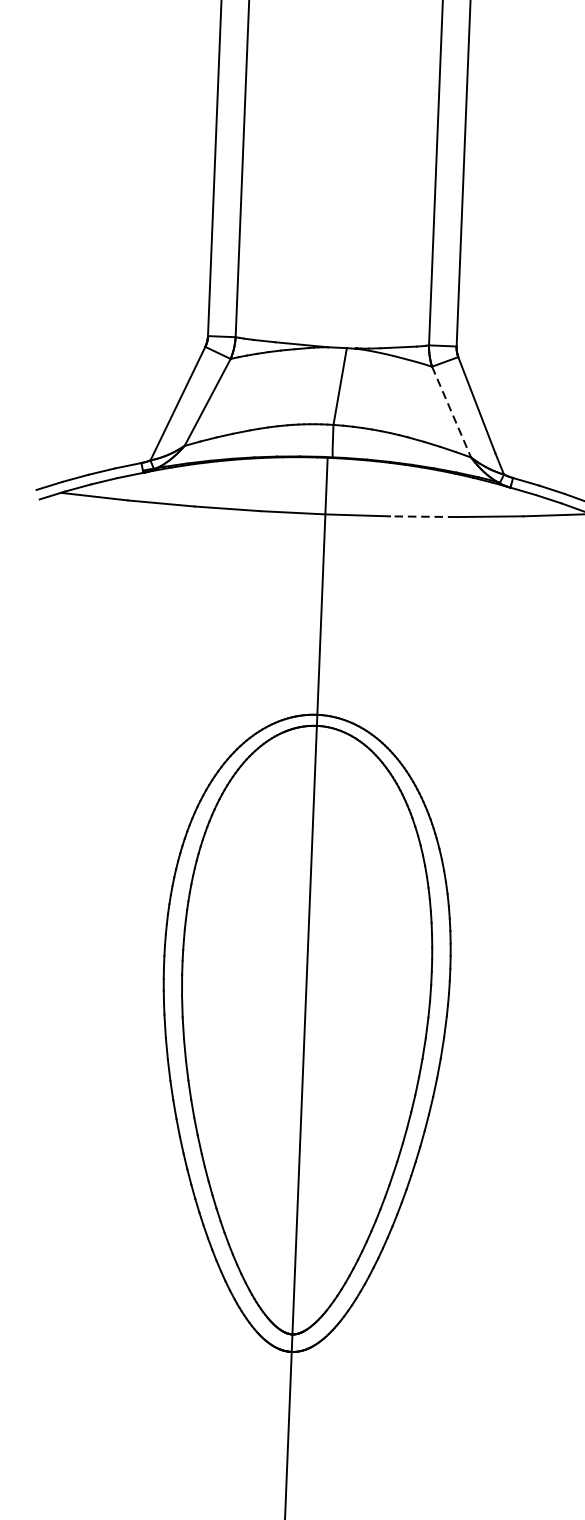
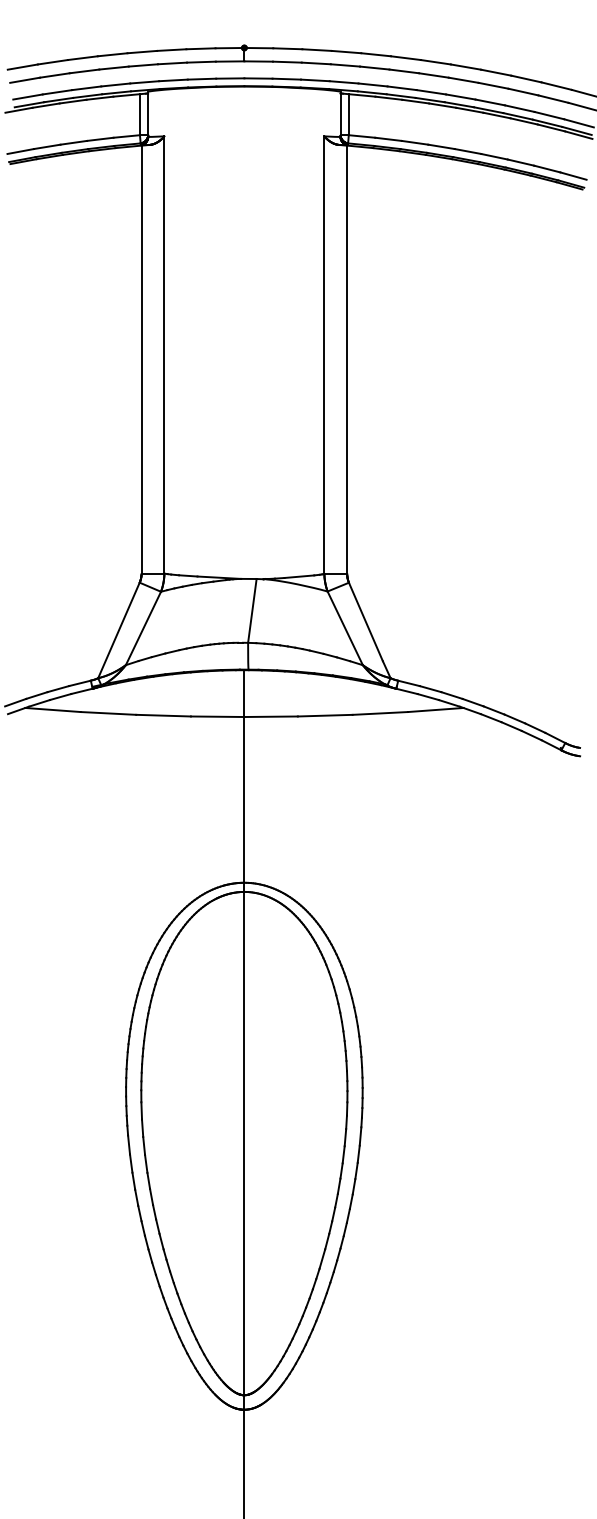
line: (451, 412) -> (345, 628), dashed -> solid
line: (422, 516) -> (324, 715), dashed -> solid

